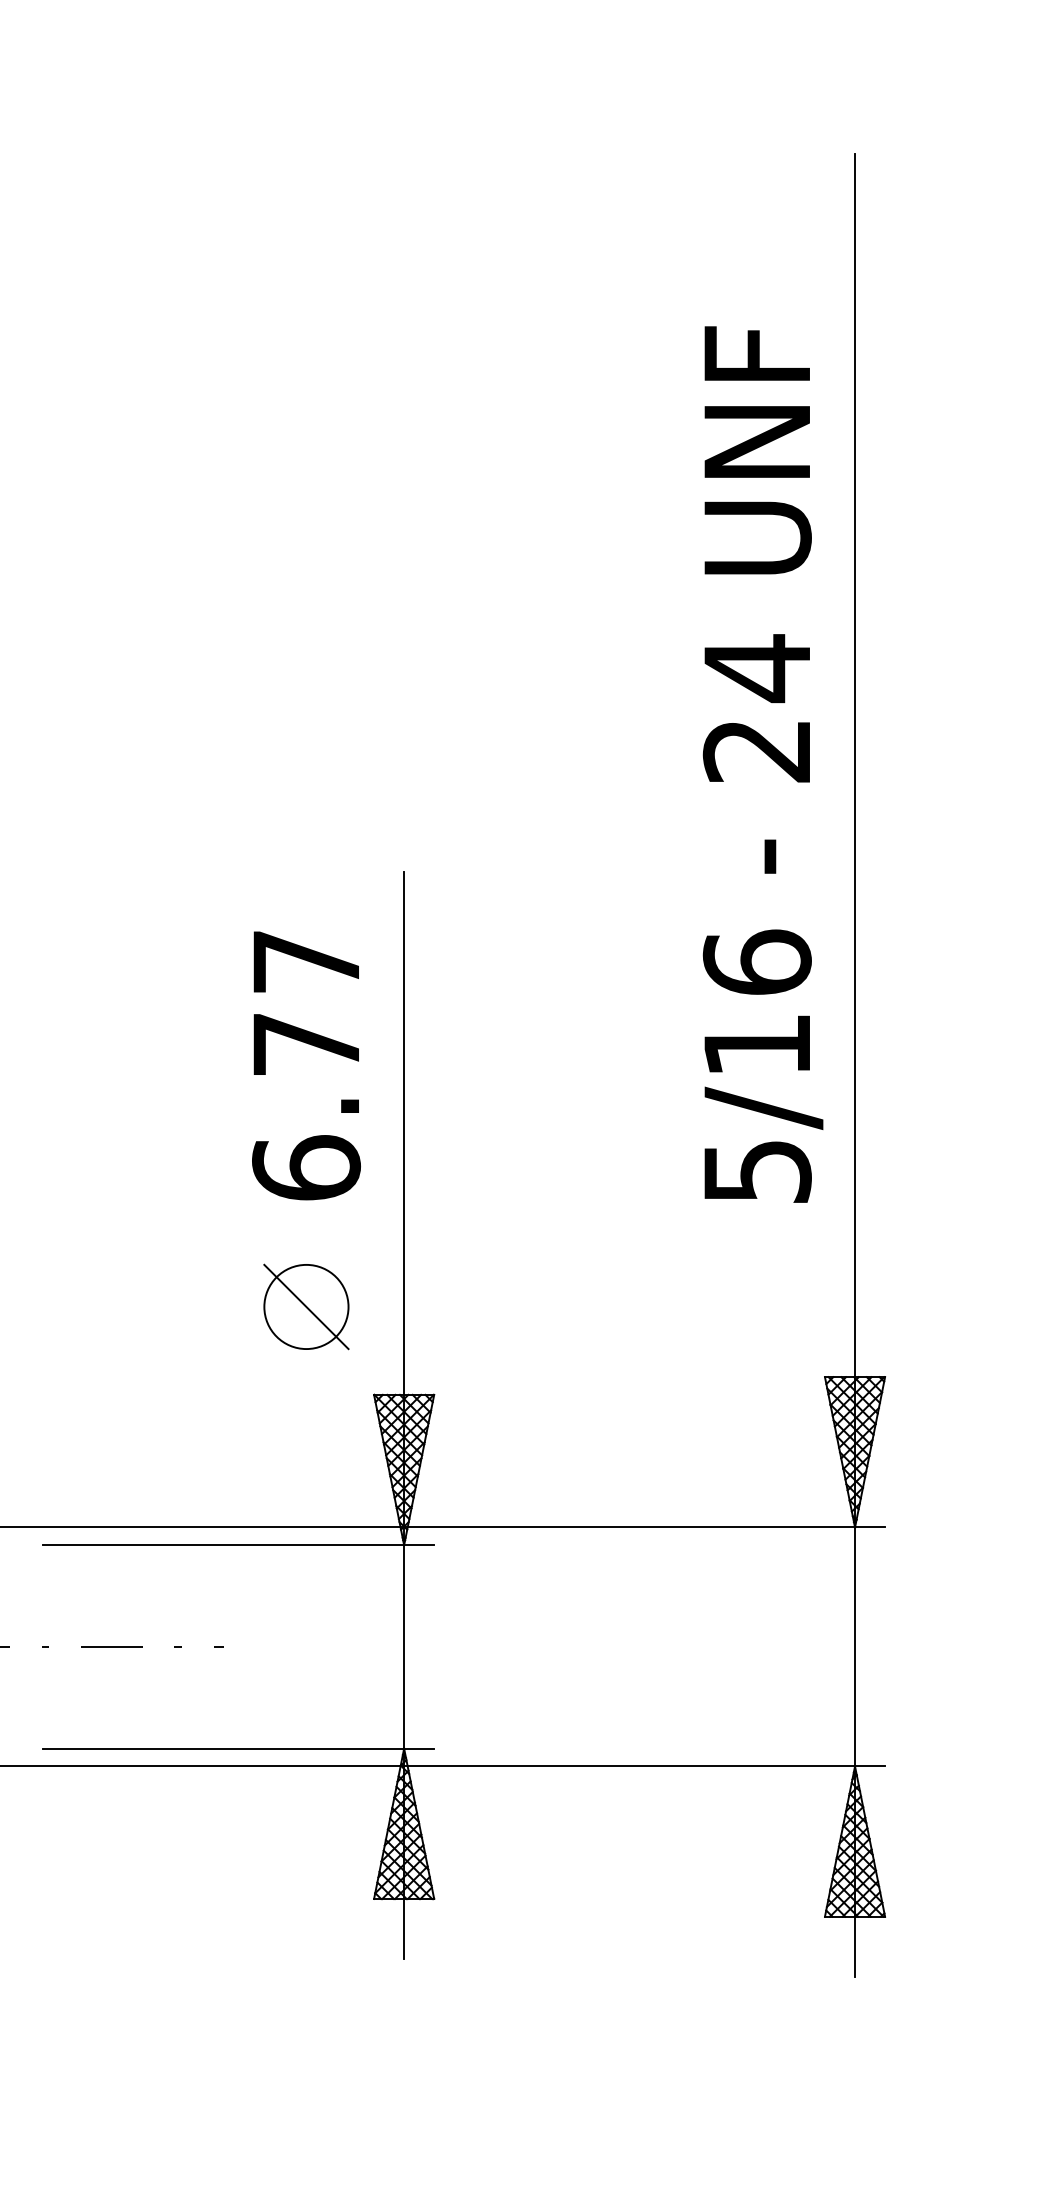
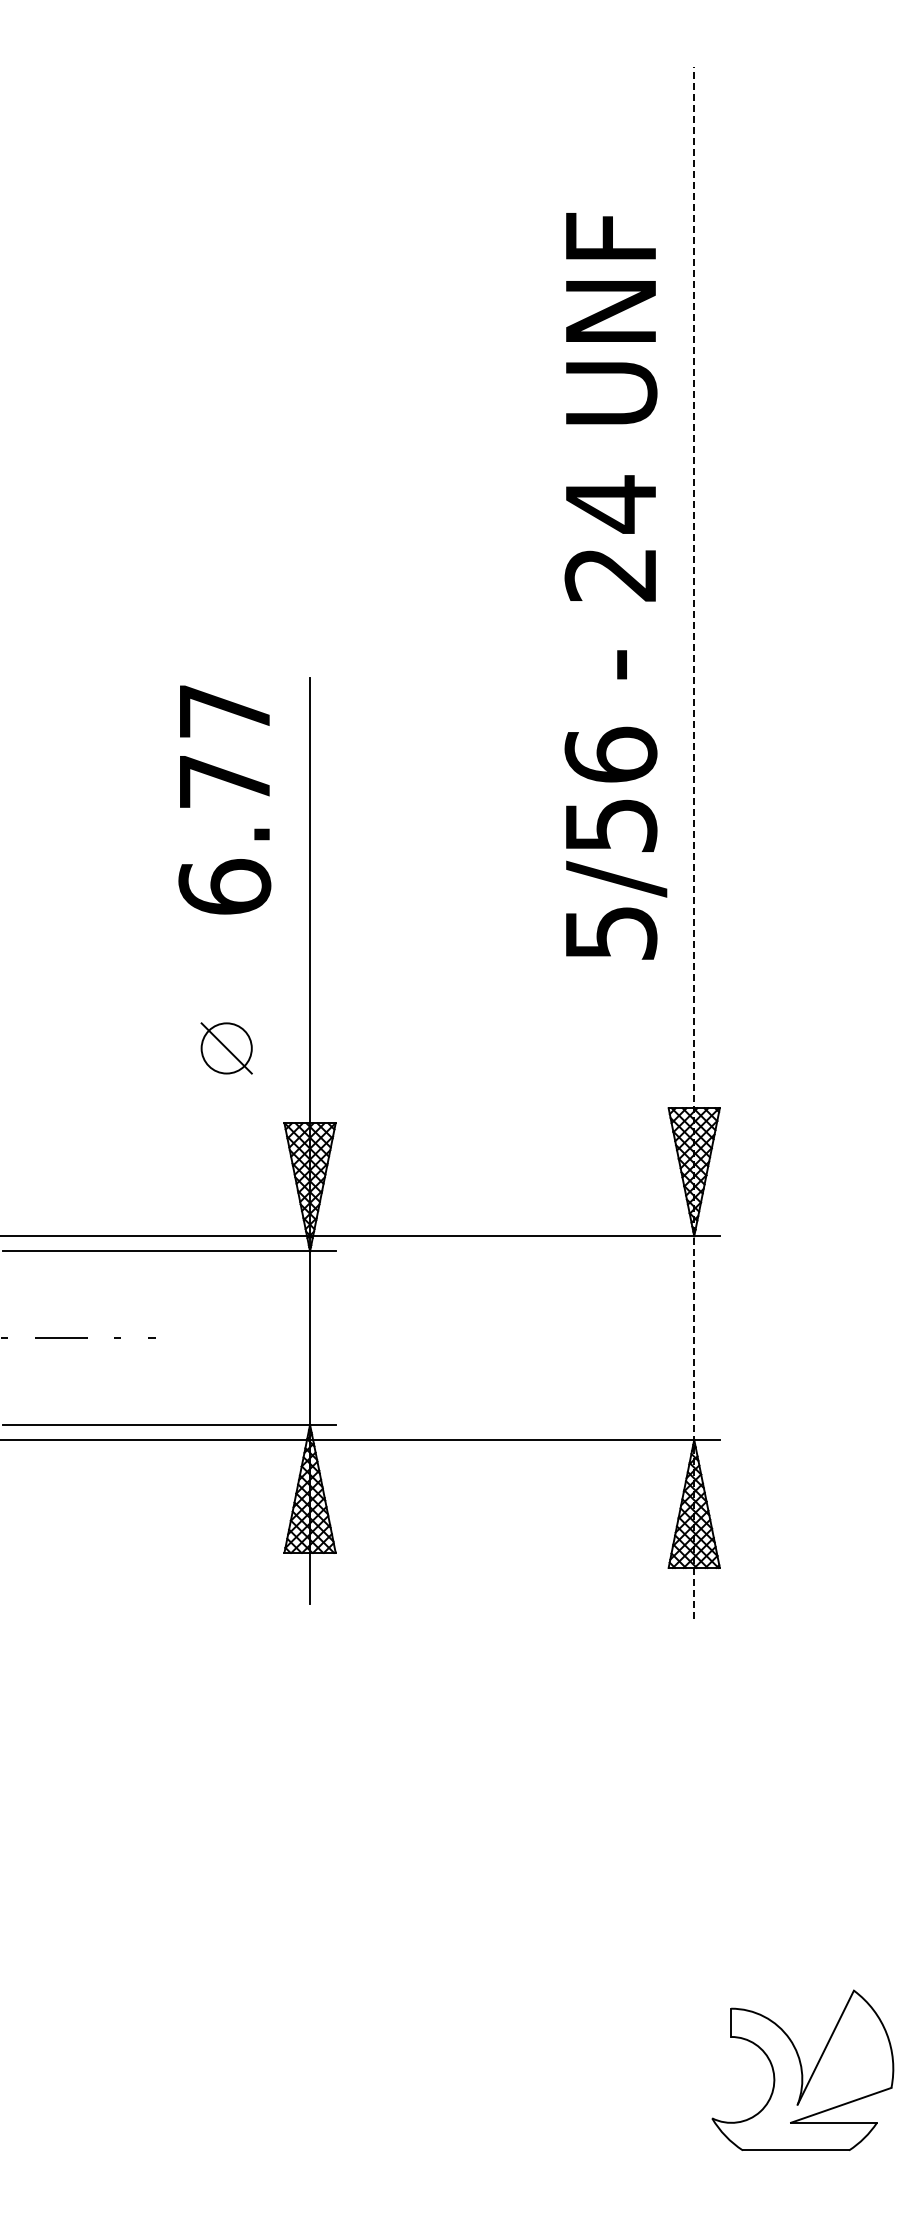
text: (757, 1045) -> (611, 825), 5/16 -> 5/56
text: (306, 1065) -> (224, 799), moved
line: (855, 1065) -> (694, 842), solid -> dashed
part: (306, 1307) -> (226, 1048), size x0.7

